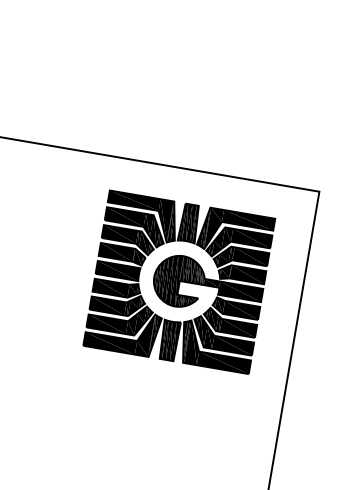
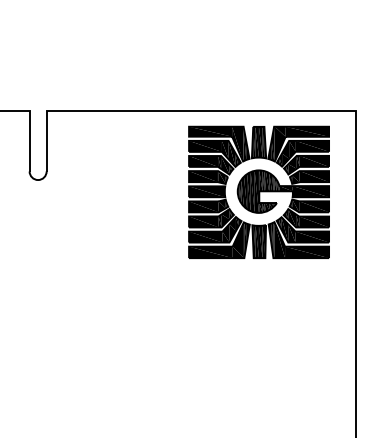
part: (178, 281) -> (258, 191), moved

